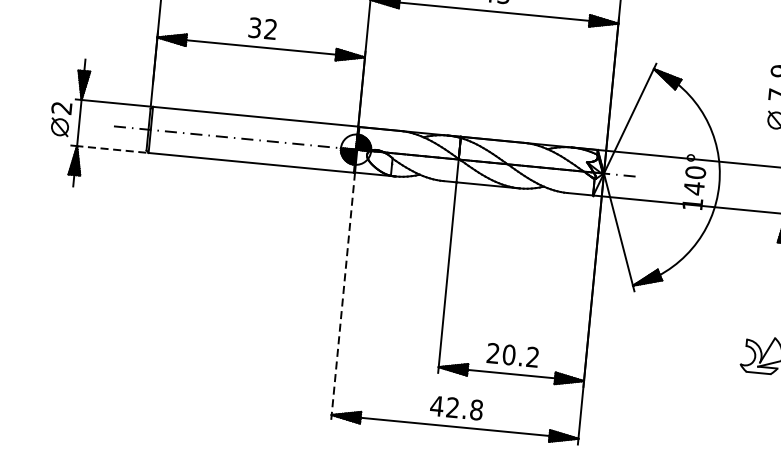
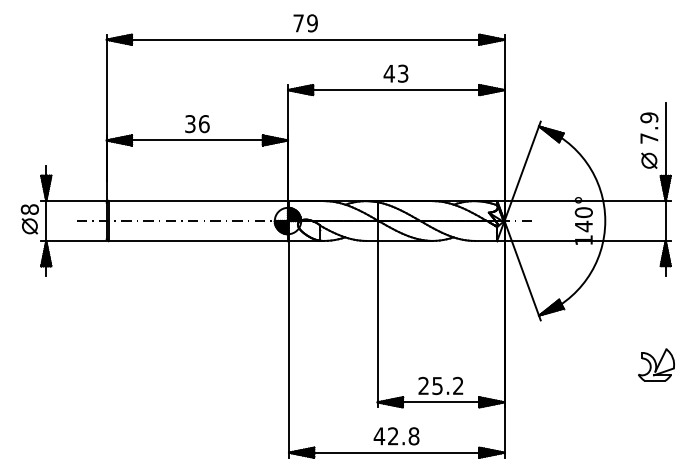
text: (271, 29) -> (204, 124), 32 -> 36
text: (61, 107) -> (29, 209), 2 -> 8
line: (111, 149) -> (76, 241), dashed -> solid
line: (343, 296) -> (289, 349), dashed -> solid
text: (509, 354) -> (437, 385), 20.2 -> 25.2

